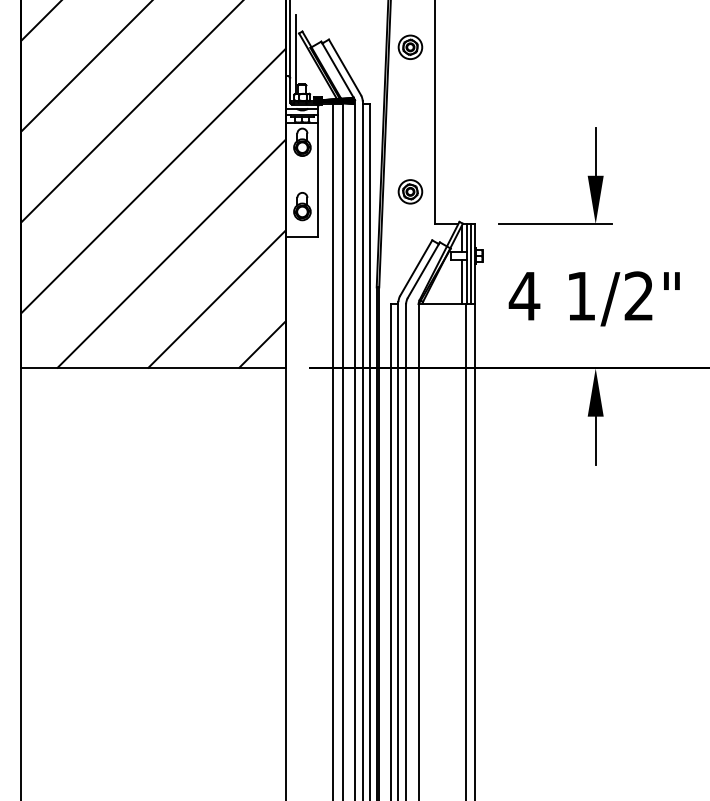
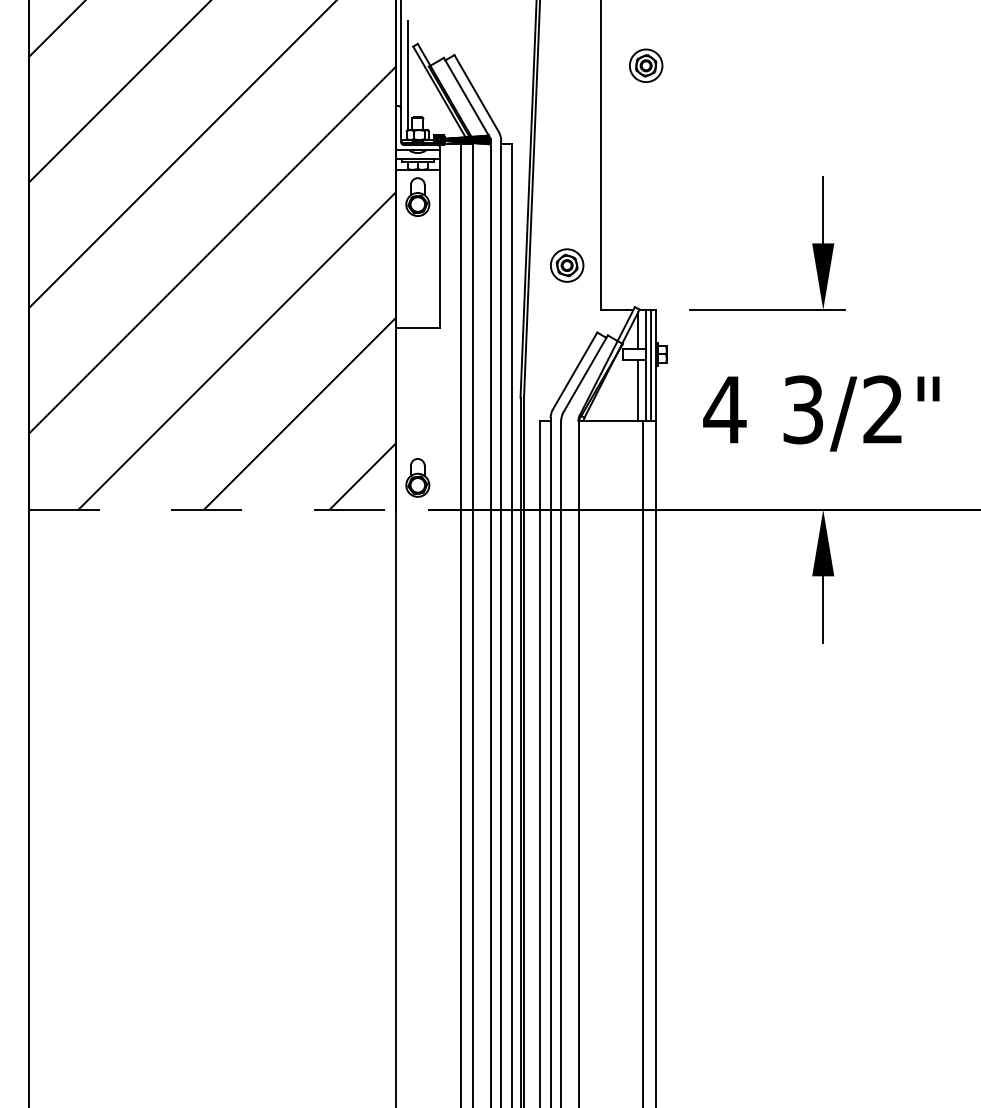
part: (410, 47) -> (646, 65), moved
part: (302, 206) -> (417, 477), moved
text: (581, 295) -> (803, 409), 1/2" -> 3/2"
line: (154, 368) -> (213, 509), solid -> dashed

